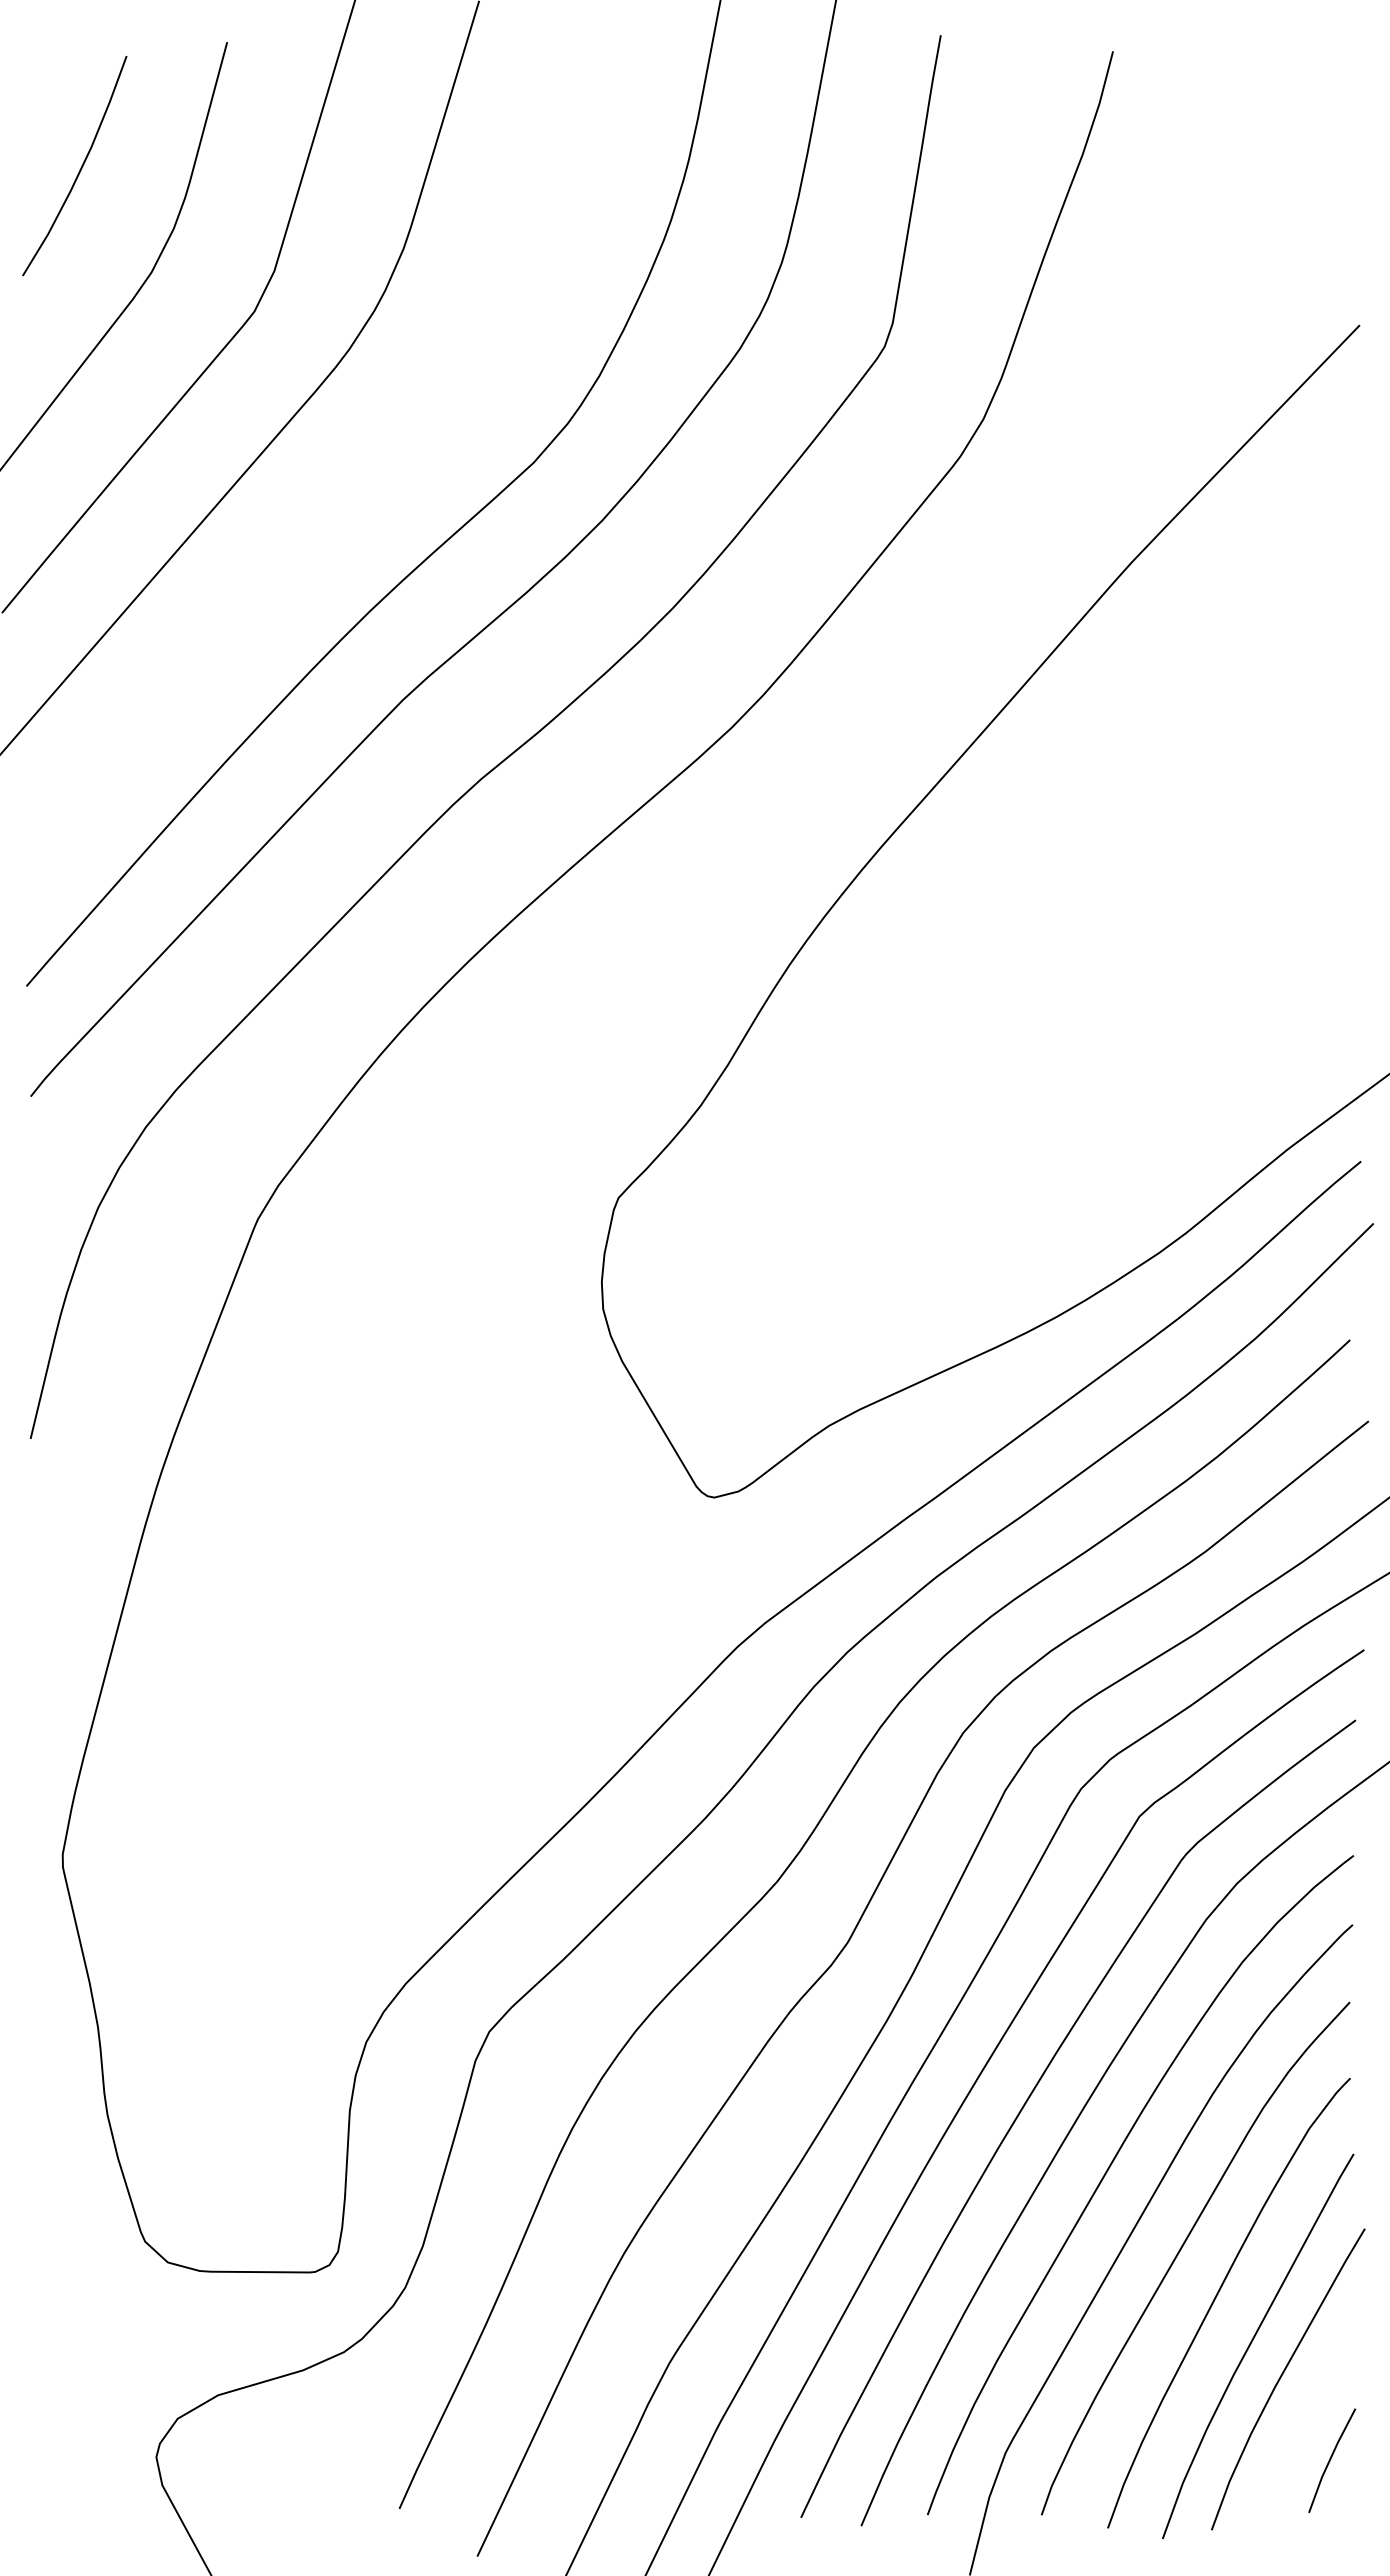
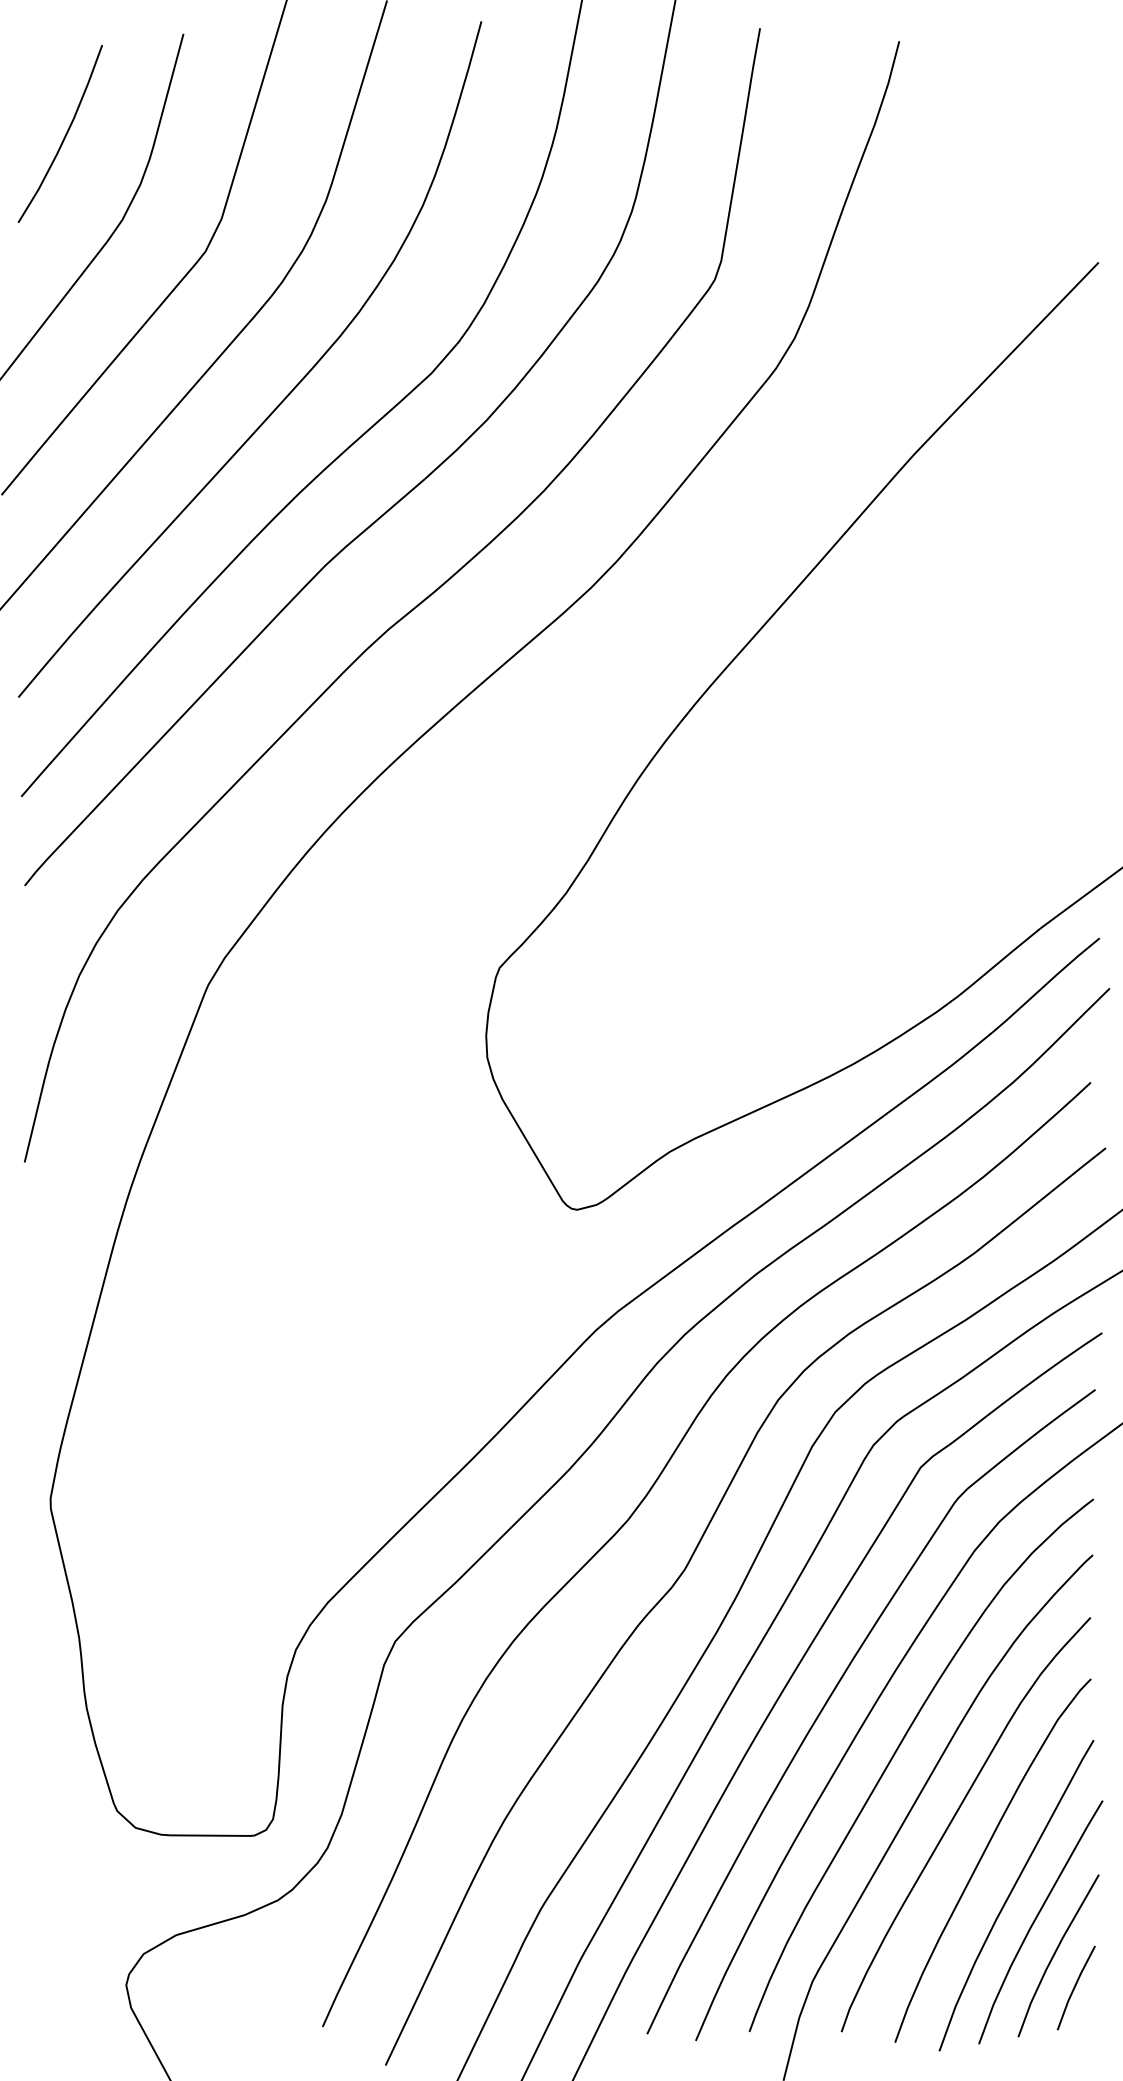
curve: (359, 484) -> (290, 391), added
line: (1306, 2418) -> (1055, 1953), added

